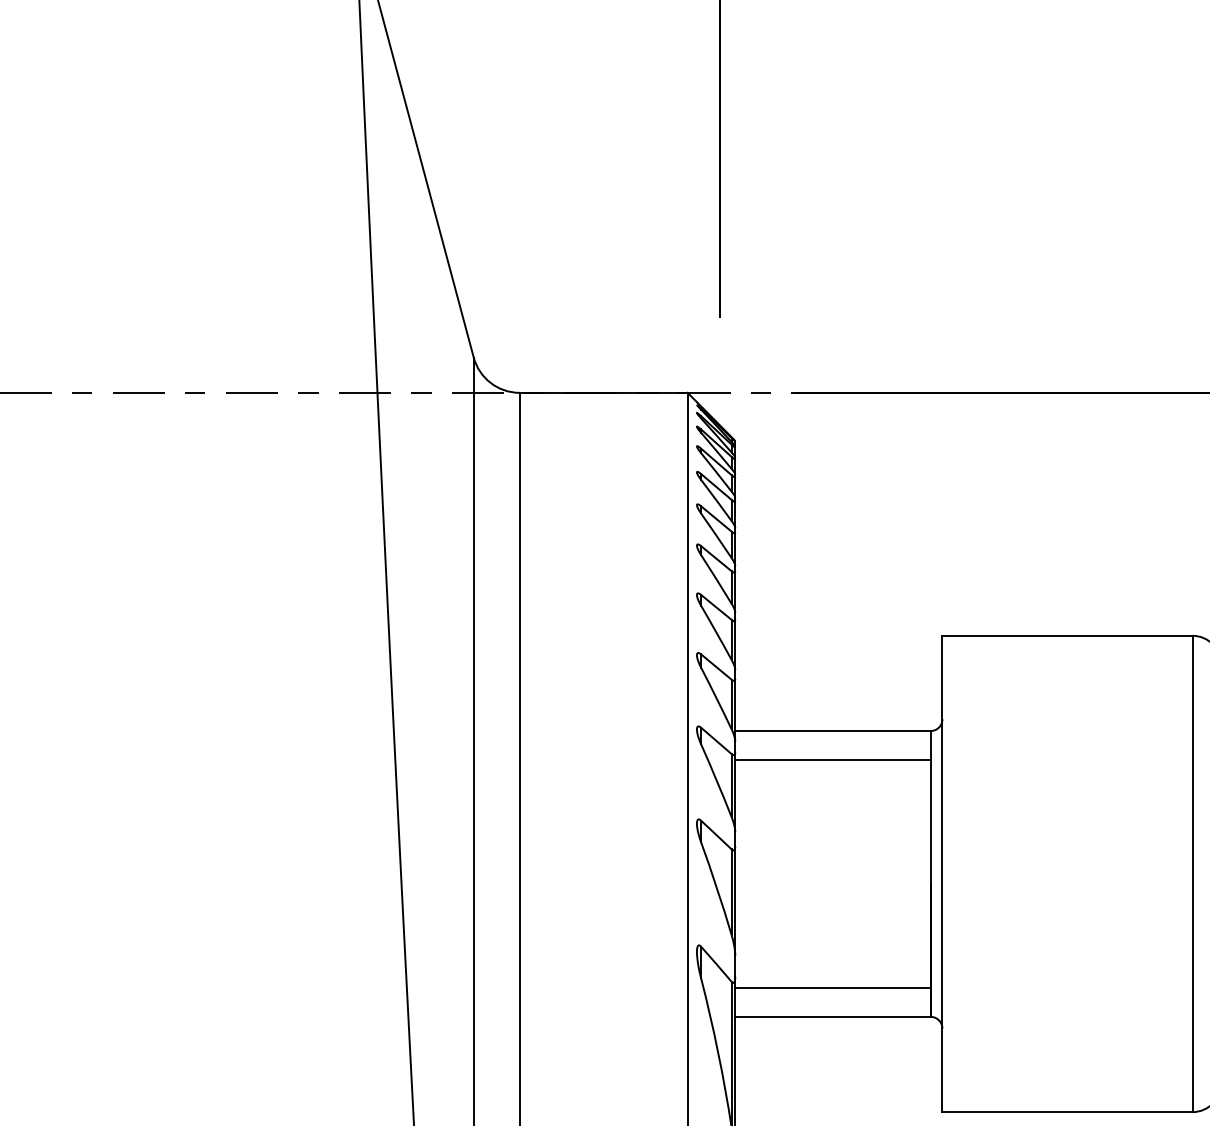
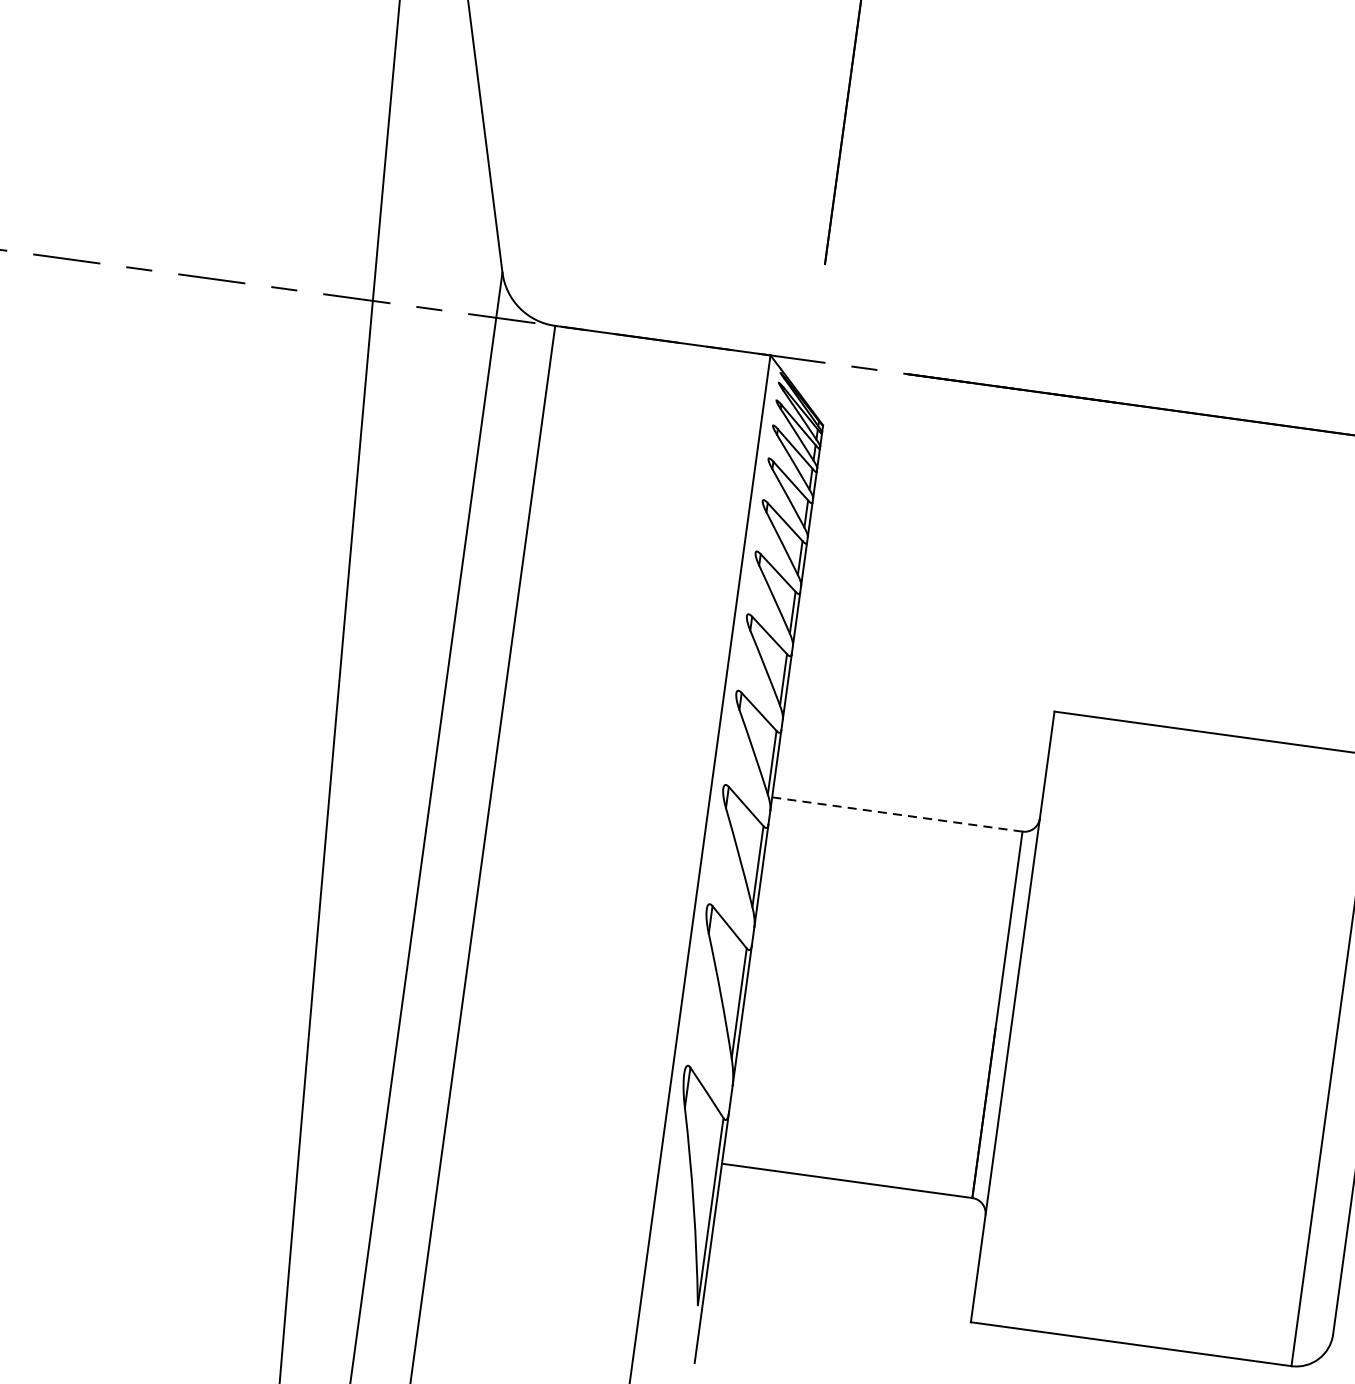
line: (832, 731) -> (896, 814), solid -> dashed
line: (832, 760) -> (891, 852), removed
line: (832, 987) -> (851, 1143), removed

